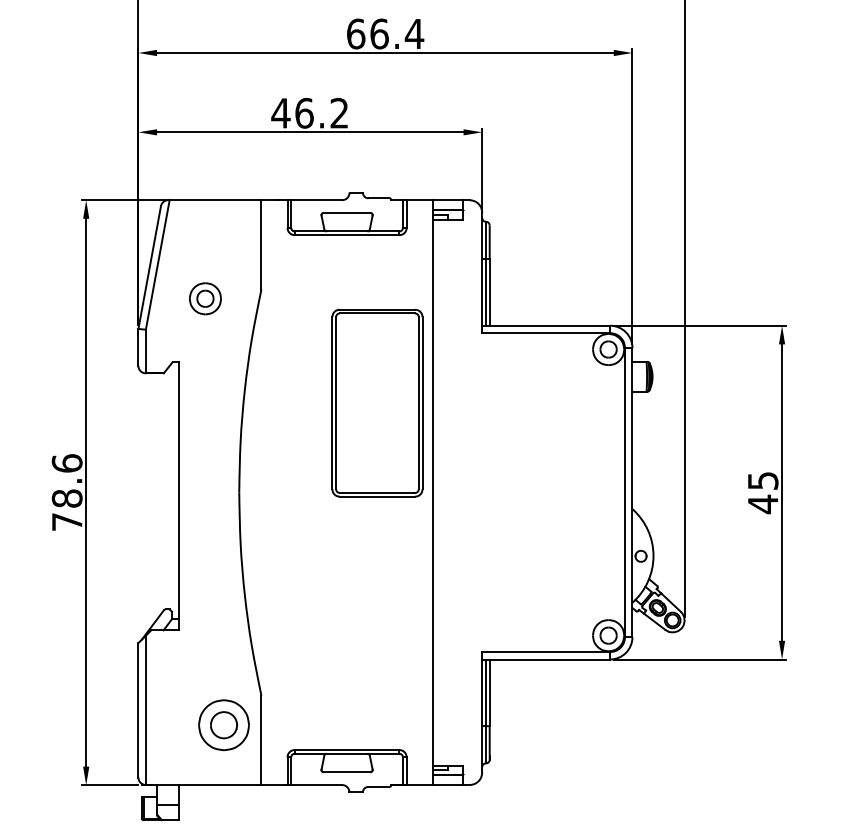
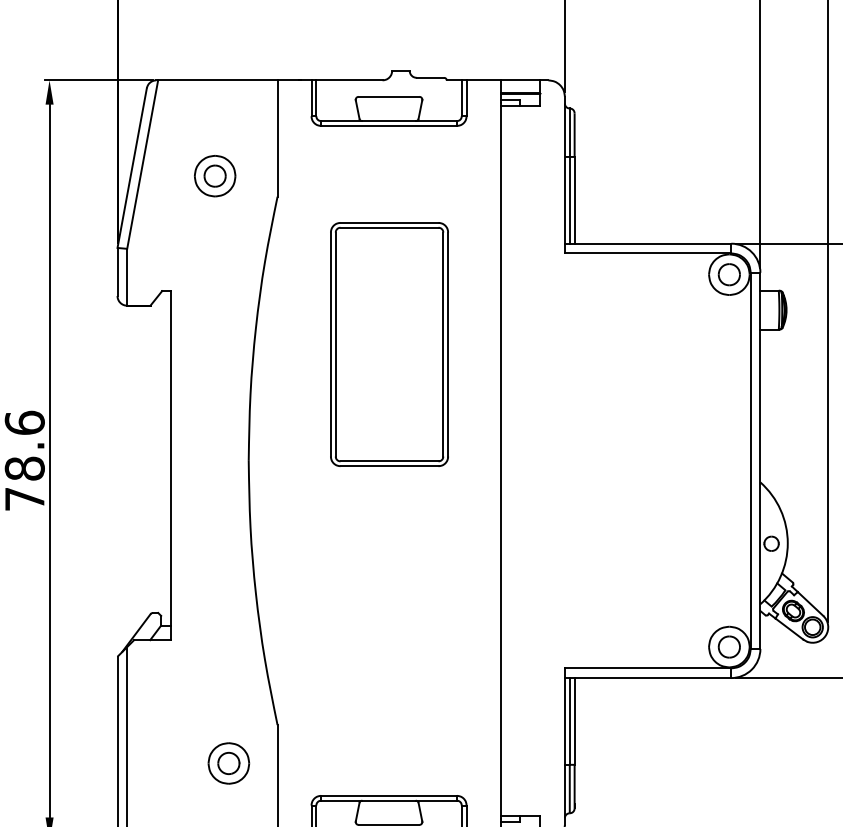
part: (205, 298) -> (215, 175), moved
part: (377, 402) -> (389, 343), moved
part: (223, 724) -> (228, 762), size x0.62

